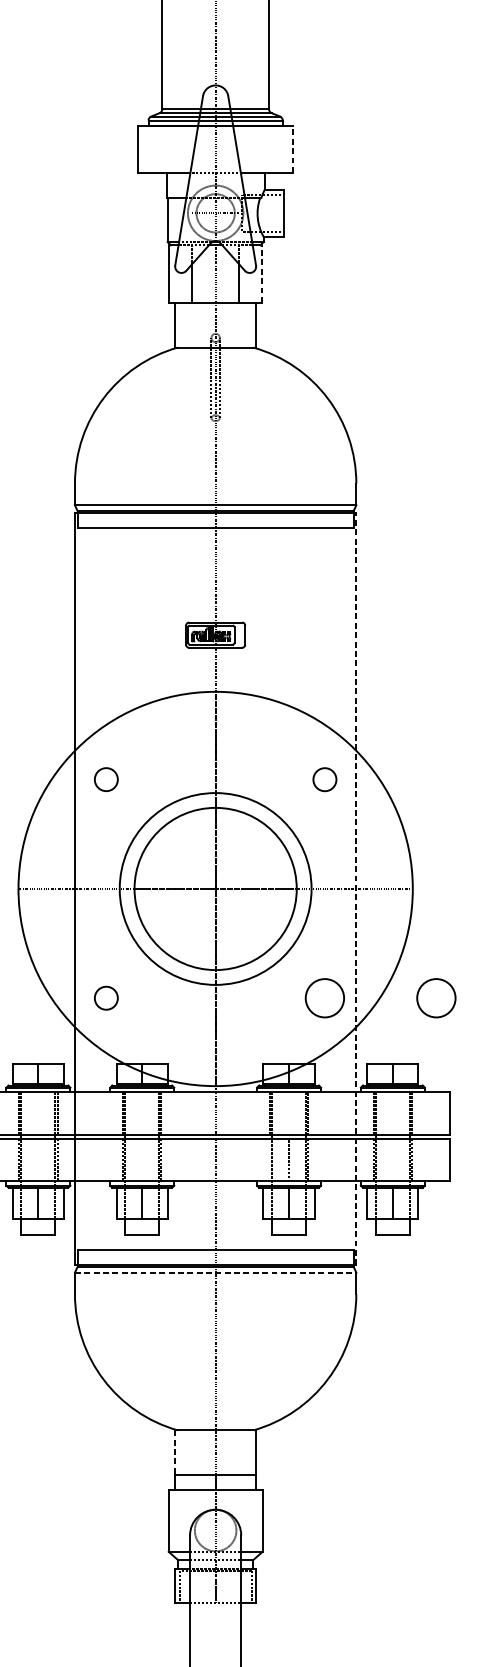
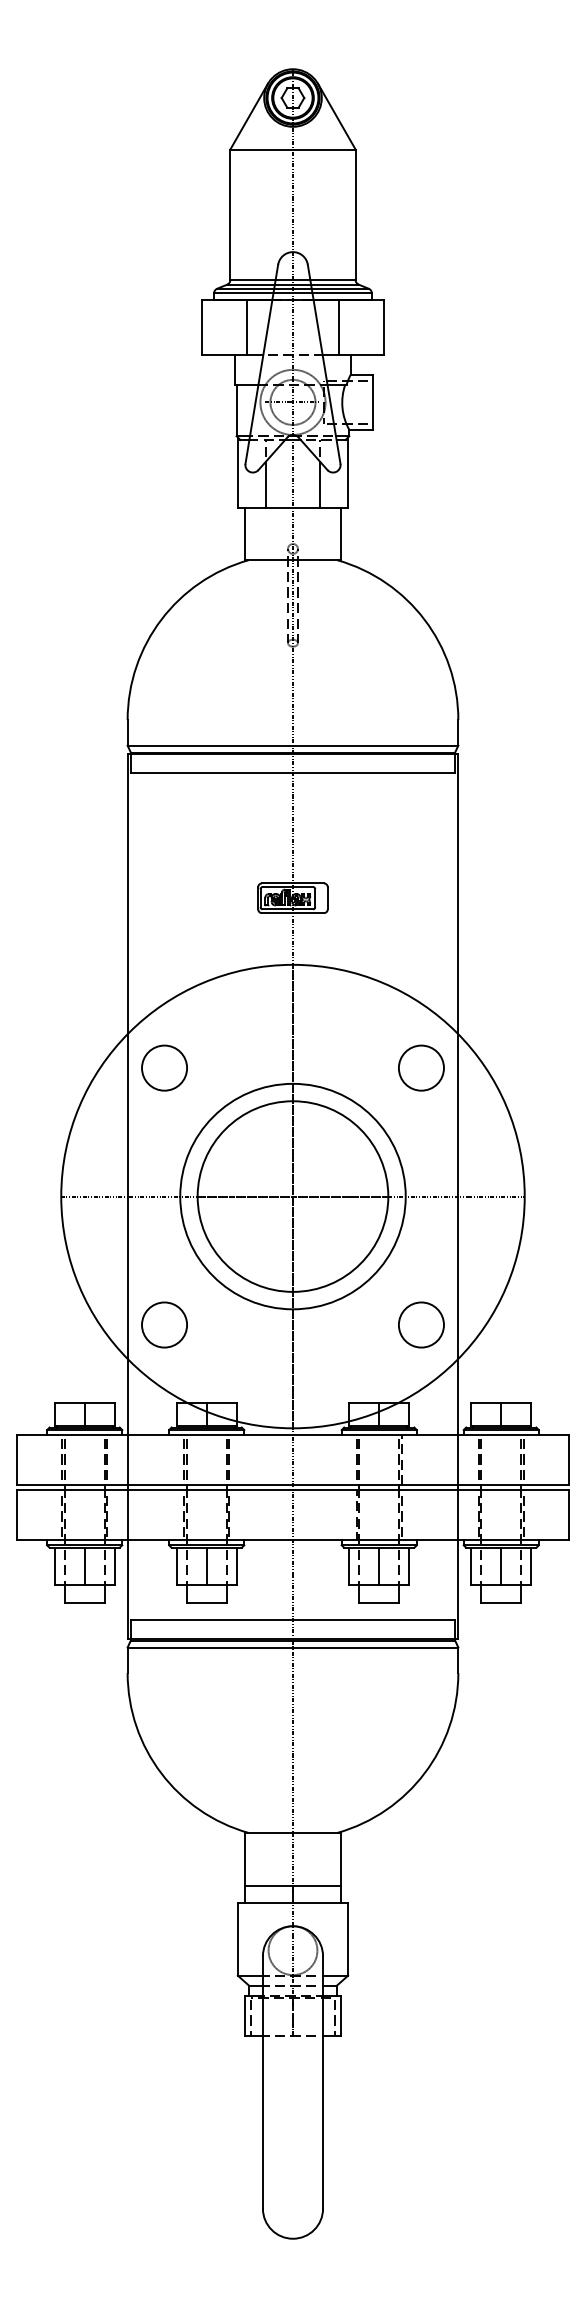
line: (176, 148) -> (247, 326), added
line: (254, 148) -> (338, 326), added
line: (293, 149) -> (384, 327), dashed -> solid
line: (262, 272) -> (347, 472), dashed -> solid
circle: (106, 779) -> (164, 1067), size x1.67
circle: (324, 779) -> (420, 1067), size x1.67
line: (356, 888) -> (458, 1196), dashed -> solid
circle: (106, 997) -> (164, 1324), size x1.67
circle: (436, 997) -> (552, 1324), removed
line: (289, 1160) -> (356, 1515), moved
line: (216, 1272) -> (293, 1647), dashed -> solid
line: (175, 1452) -> (245, 1859), dashed -> solid

